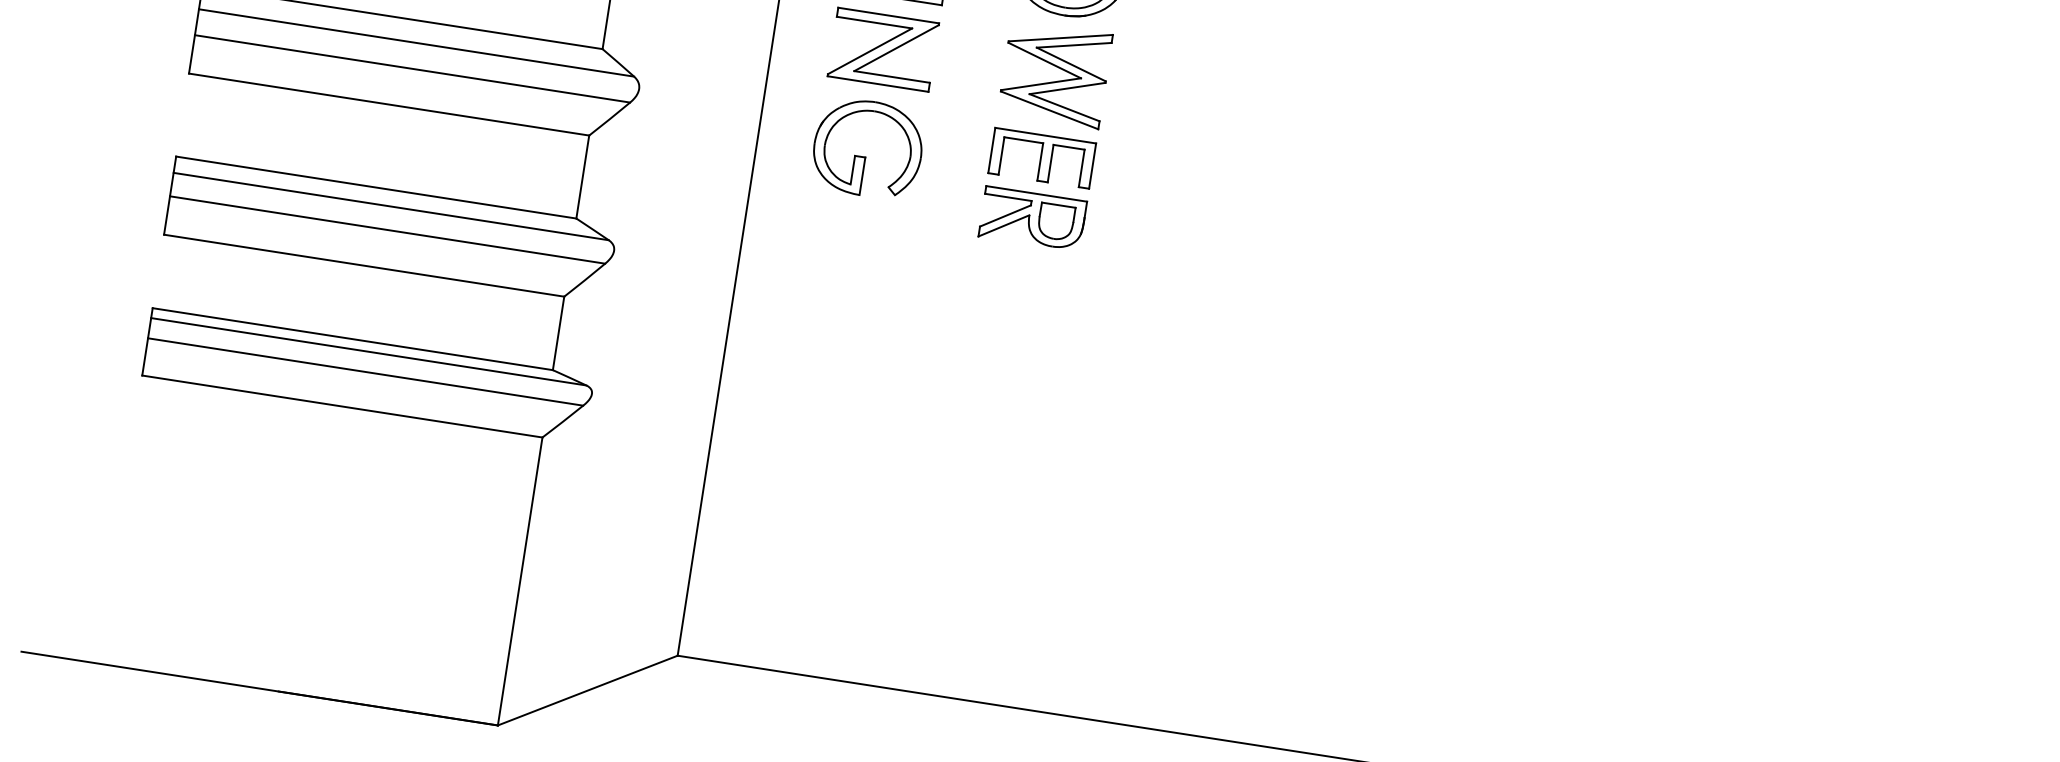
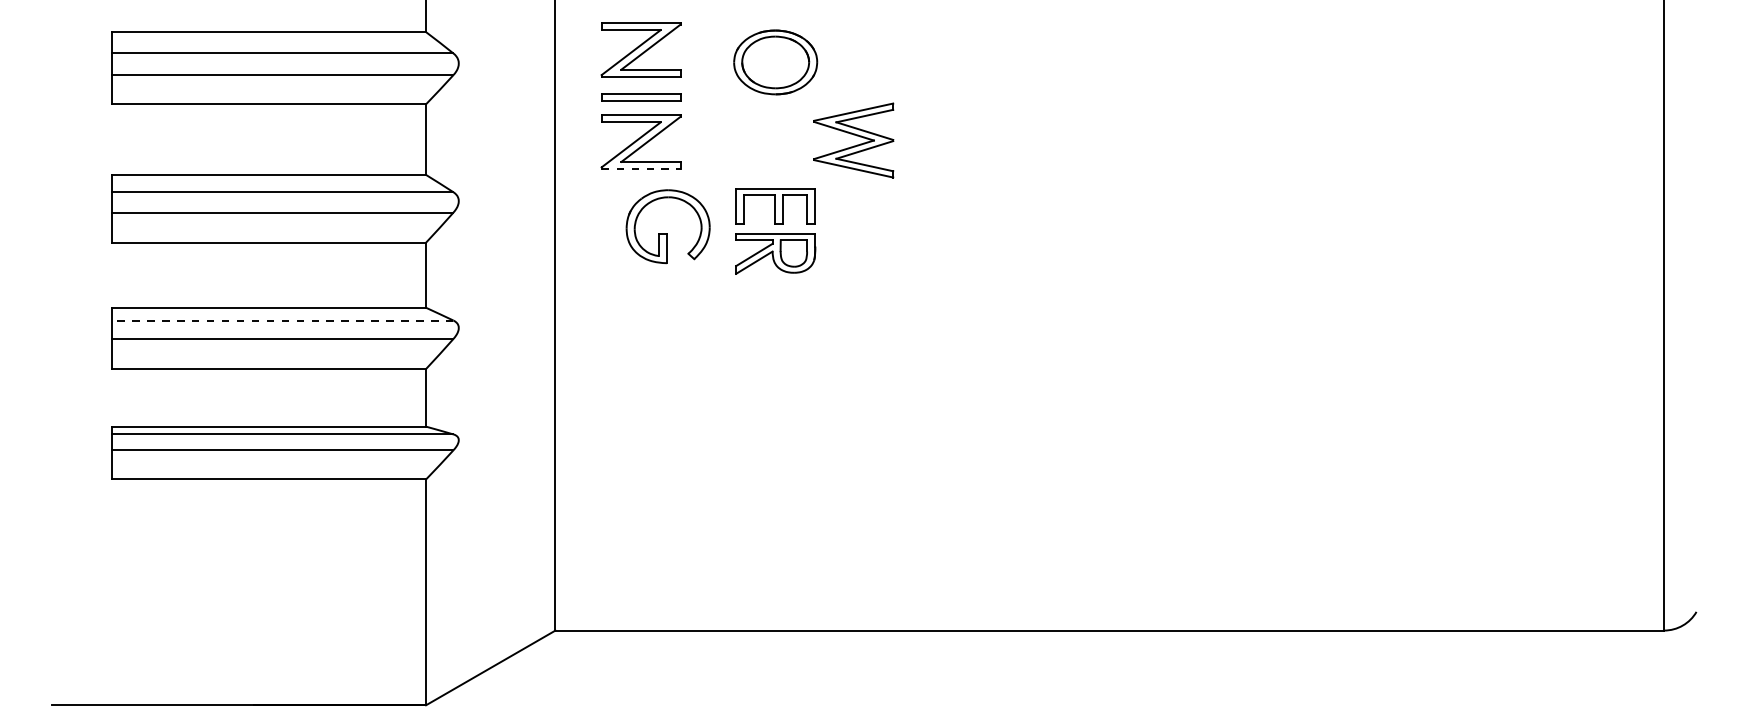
part: (1054, 74) -> (853, 140), moved
line: (878, 84) -> (641, 169), solid -> dashed
part: (865, 157) -> (667, 233), moved
line: (390, 206) -> (282, 320), solid -> dashed

